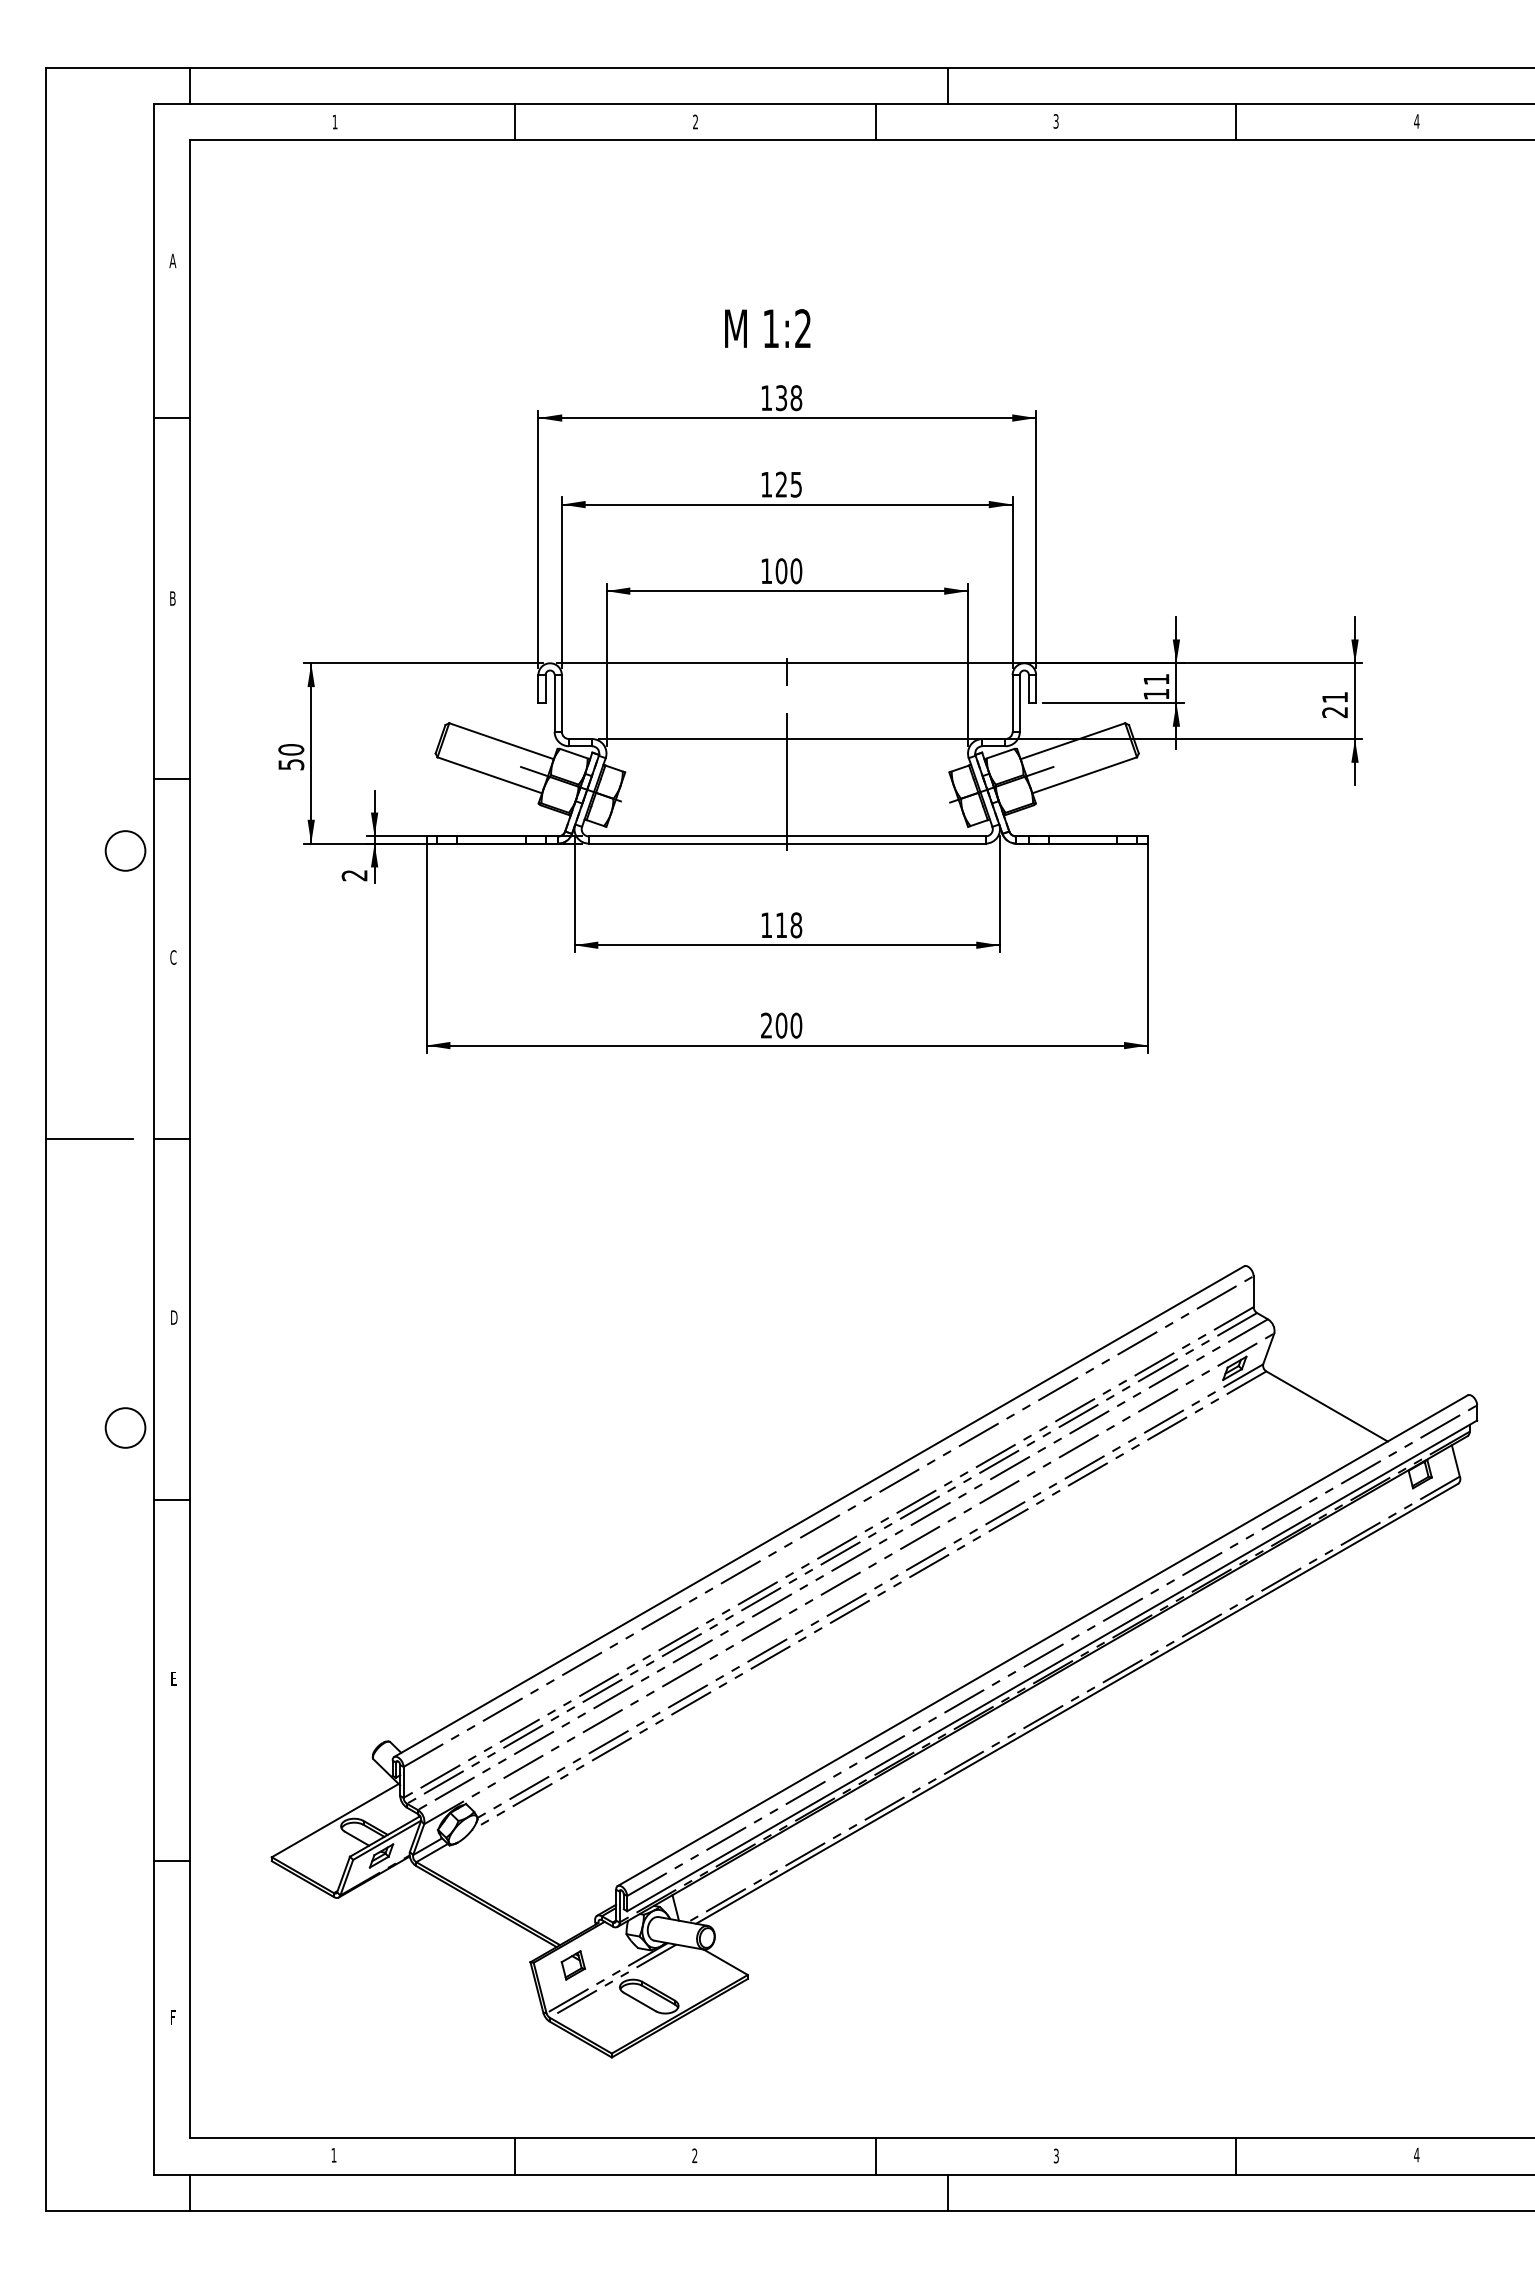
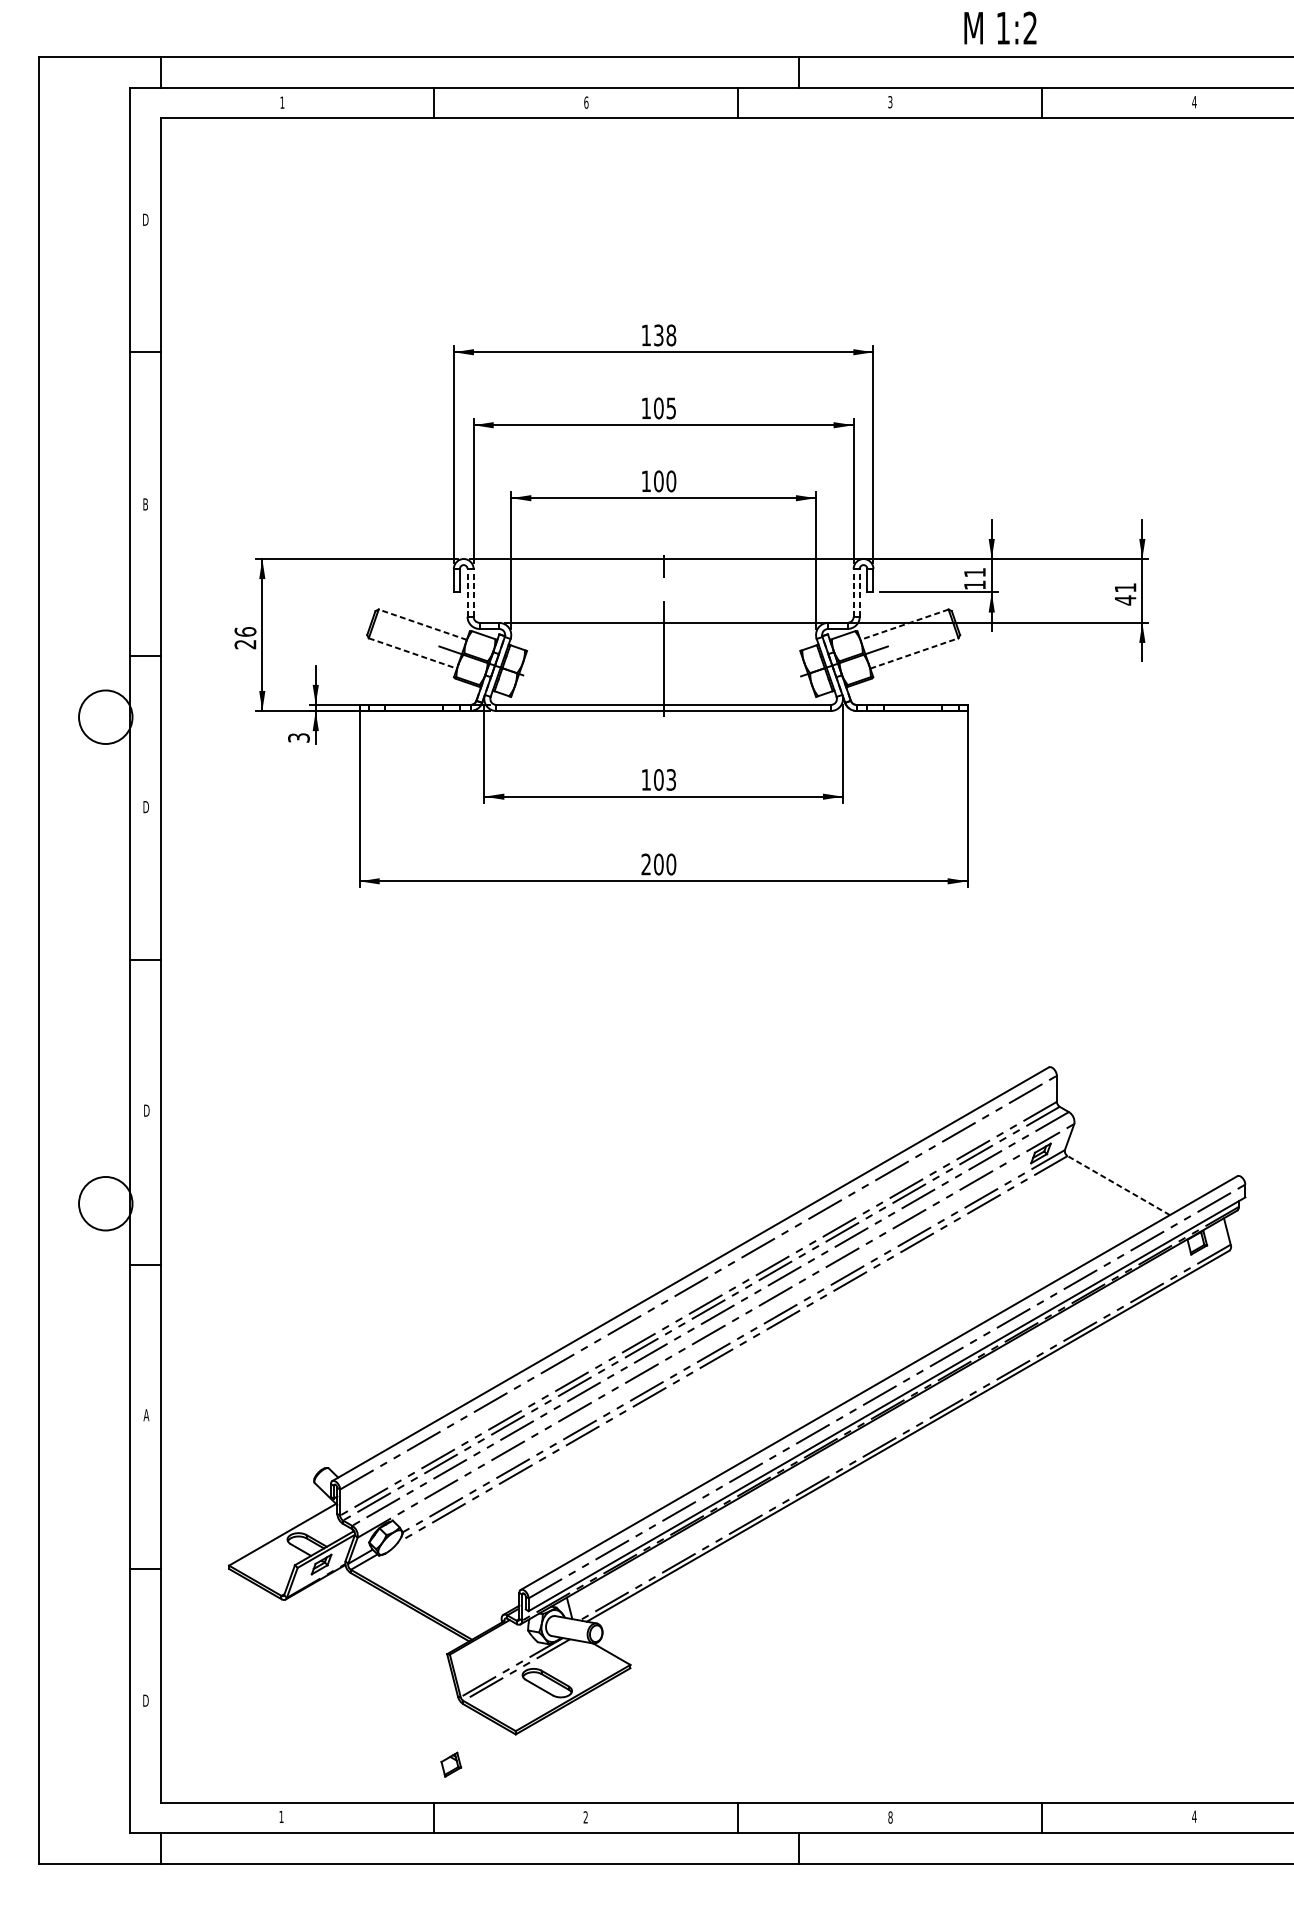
text: (695, 121) -> (586, 102), 2 -> 6
text: (172, 260) -> (145, 219), A -> D
text: (767, 328) -> (1000, 28), moved
text: (781, 484) -> (658, 408), 125 -> 105
line: (554, 702) -> (467, 592), solid -> dashed
line: (561, 702) -> (473, 592), solid -> dashed
line: (1012, 702) -> (853, 592), solid -> dashed
line: (1019, 702) -> (859, 592), solid -> dashed
text: (1334, 712) -> (1125, 600), 21 -> 41
line: (501, 741) -> (422, 624), solid -> dashed
line: (1072, 741) -> (904, 624), solid -> dashed
text: (291, 756) -> (245, 637), 50 -> 26
line: (490, 775) -> (413, 653), solid -> dashed
line: (1085, 775) -> (915, 653), solid -> dashed
circle: (125, 850) -> (105, 716), size x1.6
text: (354, 875) -> (298, 737), 2 -> 3
text: (788, 925) -> (664, 780), 118 -> 103
text: (173, 957) -> (146, 807), C -> D
line: (89, 1139) -> (75, 960), removed
line: (1326, 1406) -> (1118, 1185), solid -> dashed
circle: (125, 1427) -> (105, 1203), size x1.6
text: (173, 1678) -> (146, 1414), E -> A
part: (572, 1965) -> (450, 1764), moved
text: (173, 2017) -> (146, 1700), F -> D
text: (1055, 2155) -> (889, 1817), 3 -> 8

